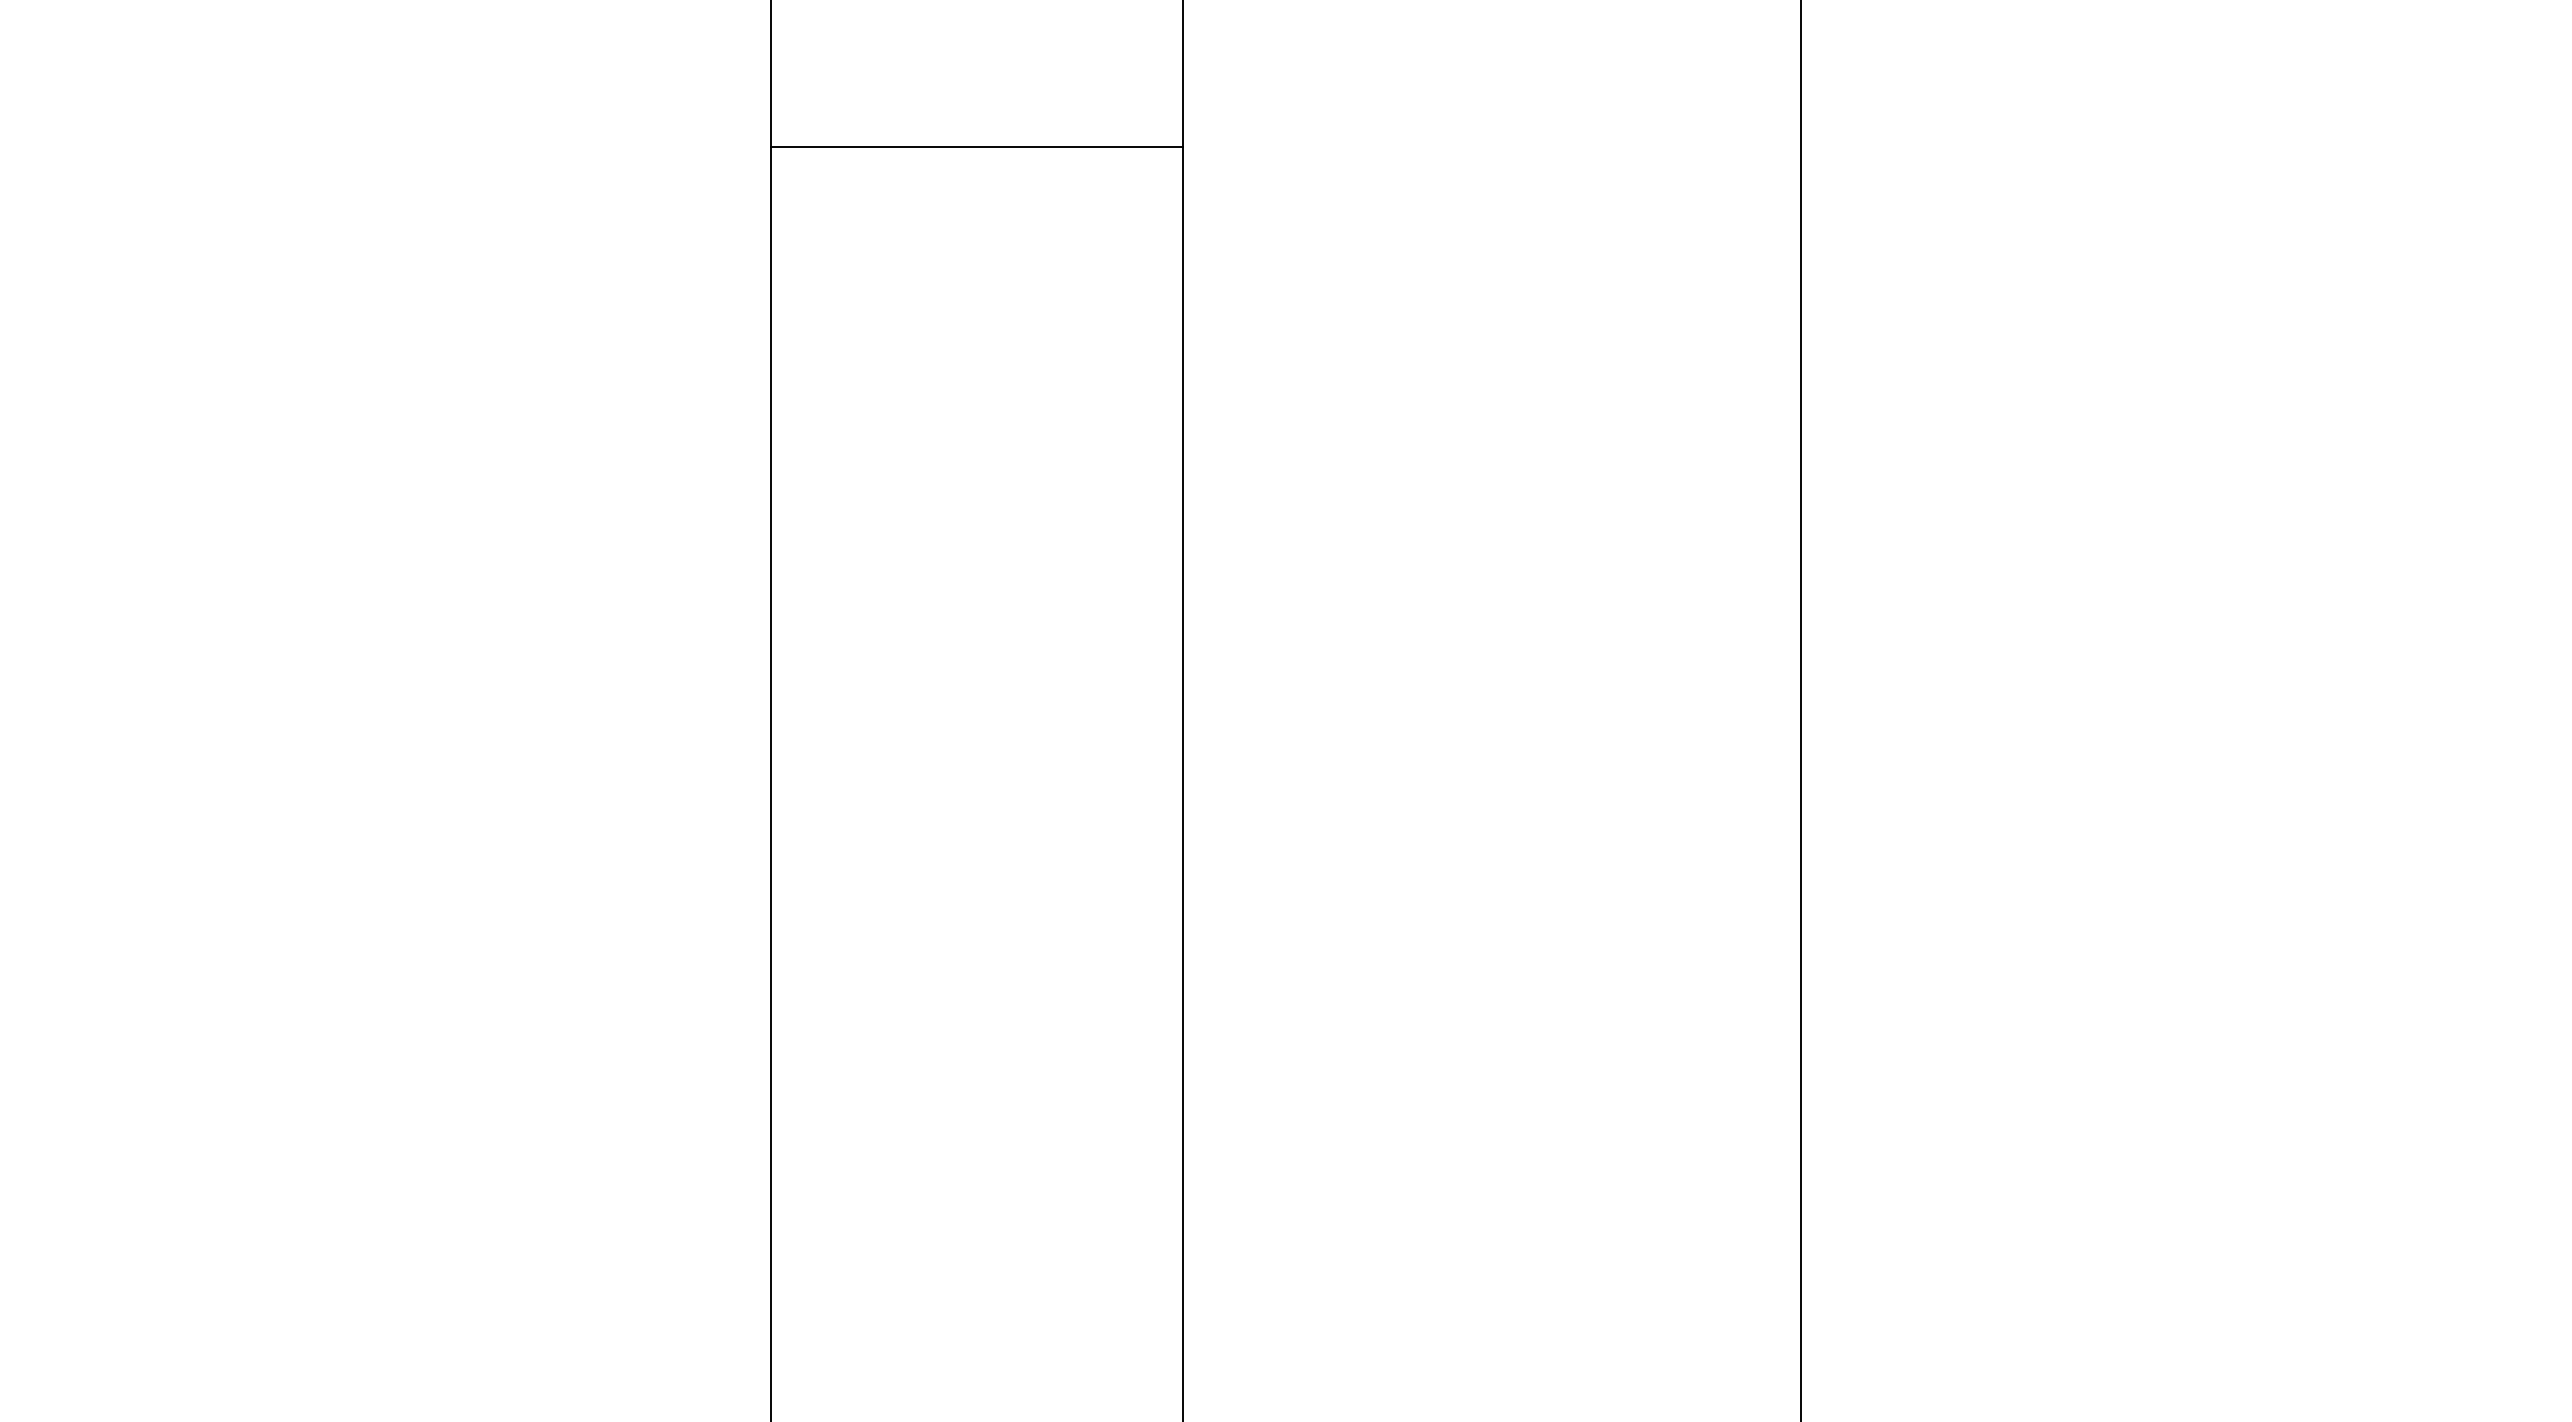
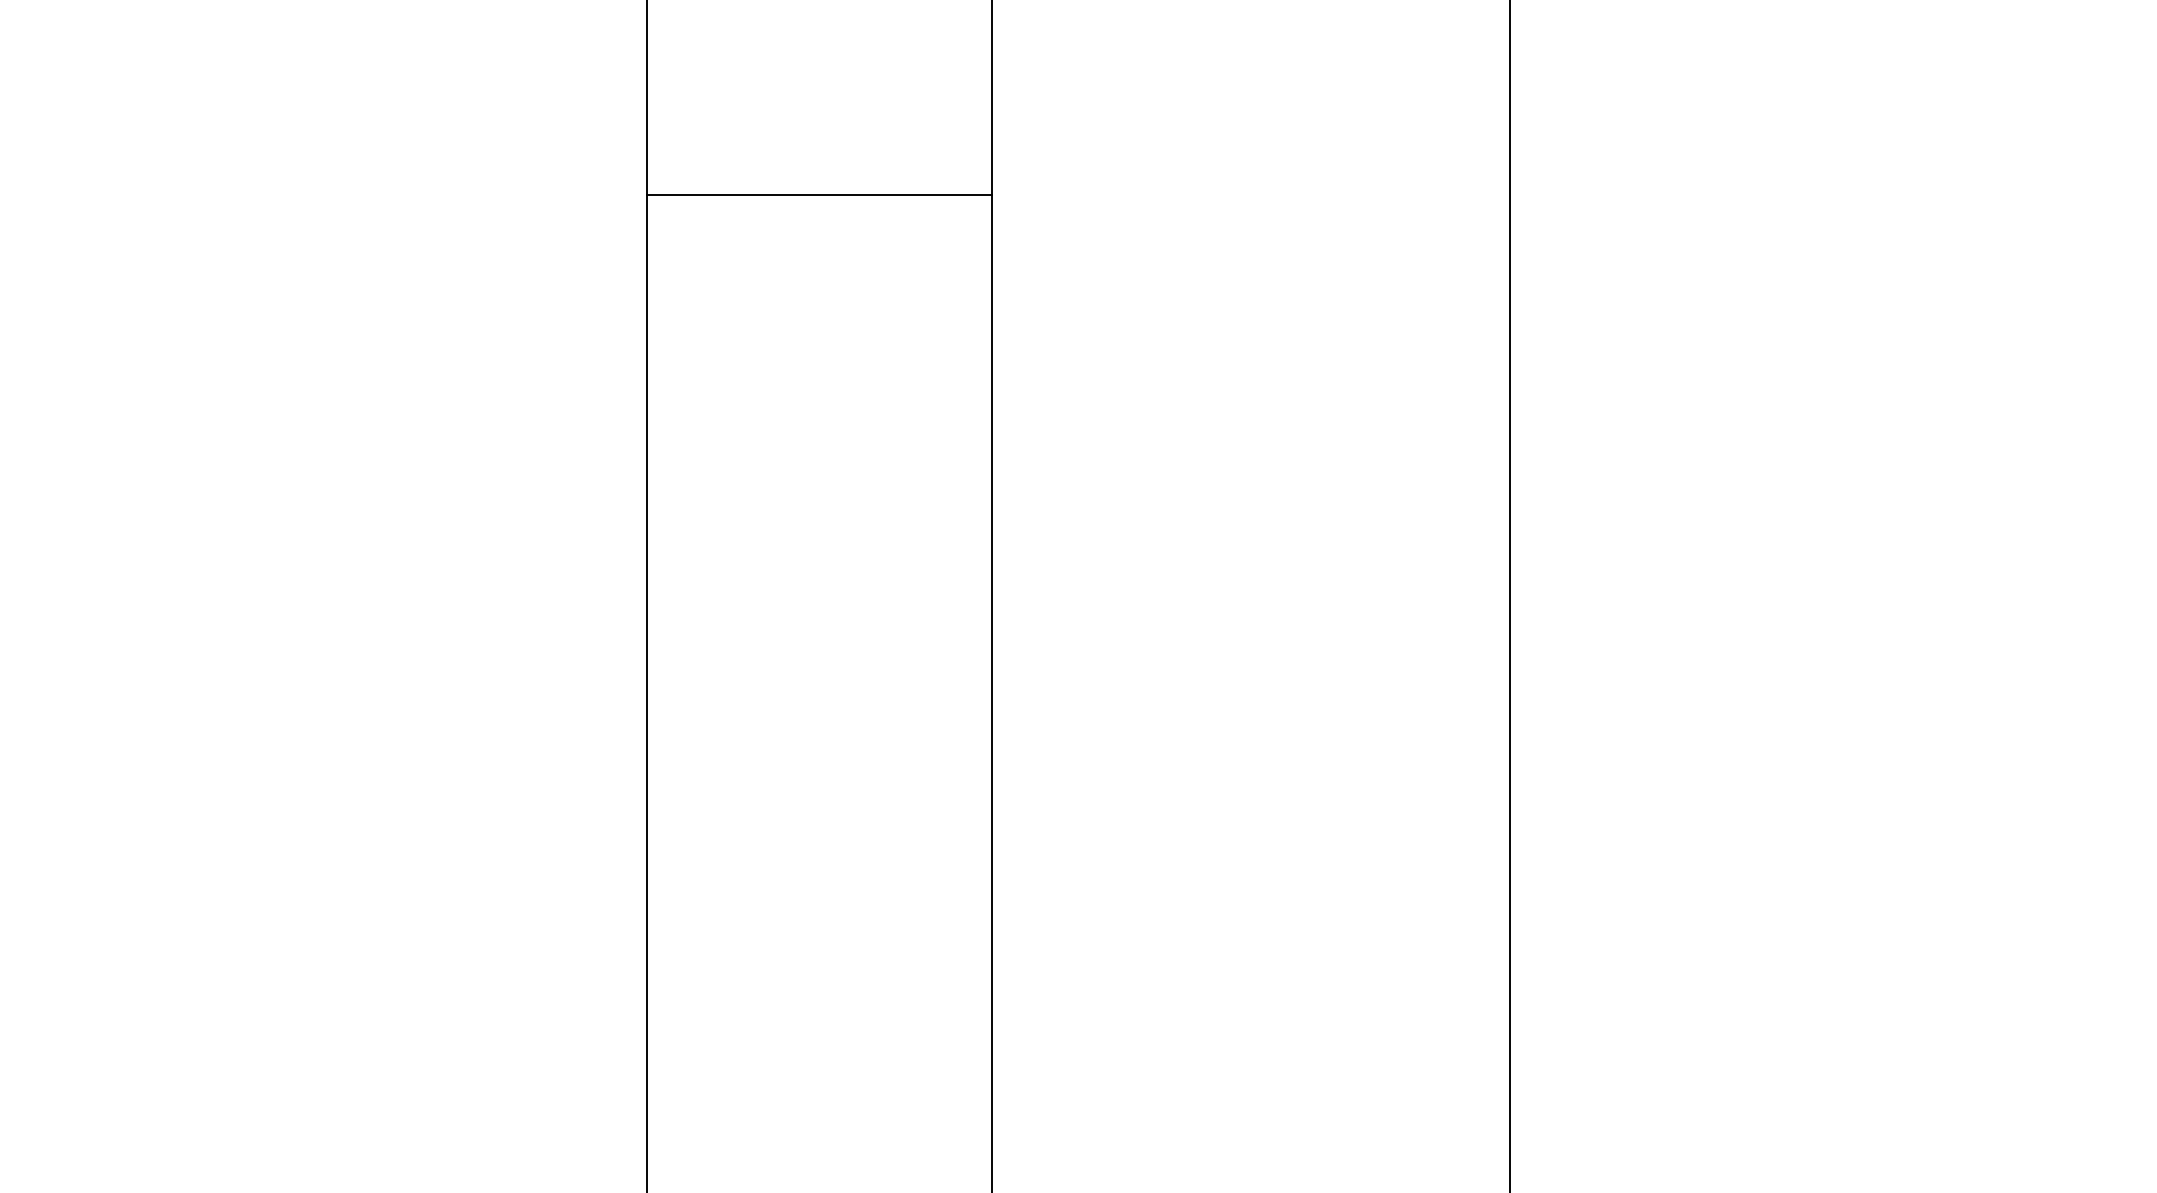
line: (977, 146) -> (819, 194), moved

